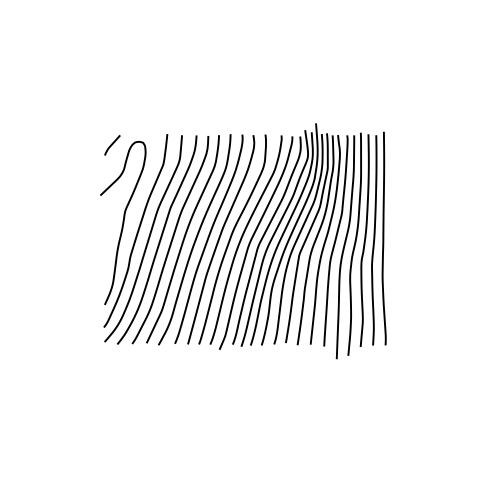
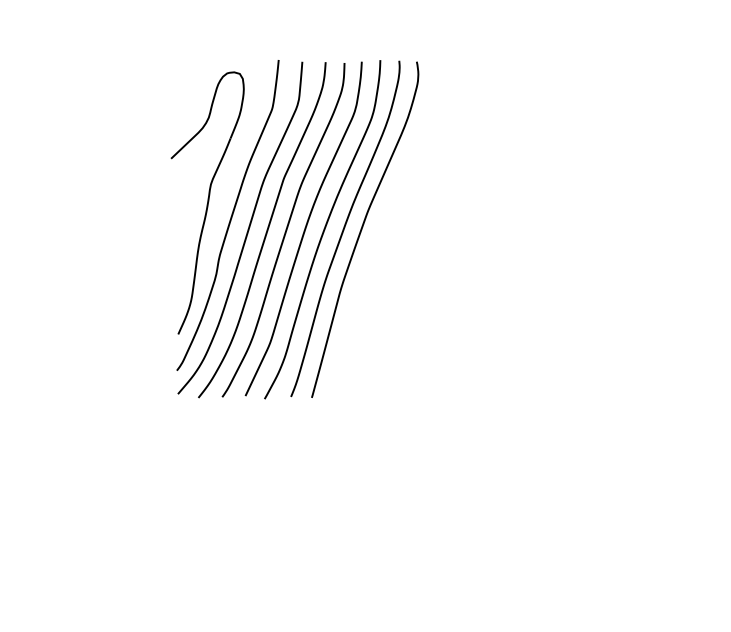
curve: (112, 145) -> (190, 78), removed
part: (292, 241) -> (479, 232), removed

